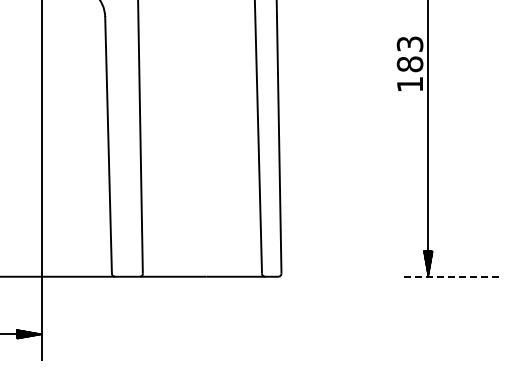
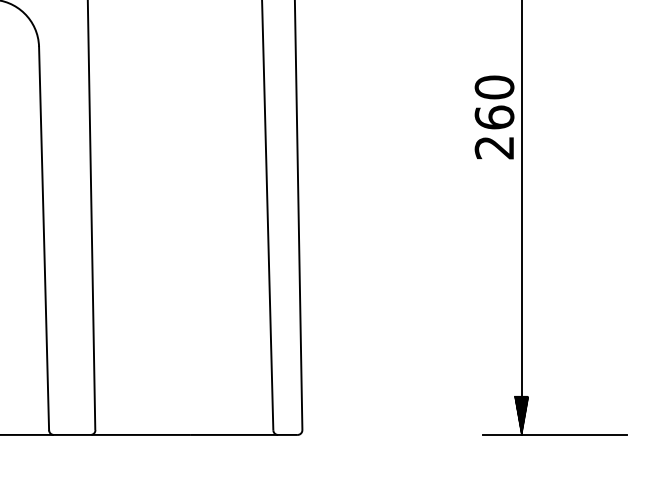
text: (409, 64) -> (493, 117), 183 -> 260
line: (450, 276) -> (554, 434), dashed -> solid

